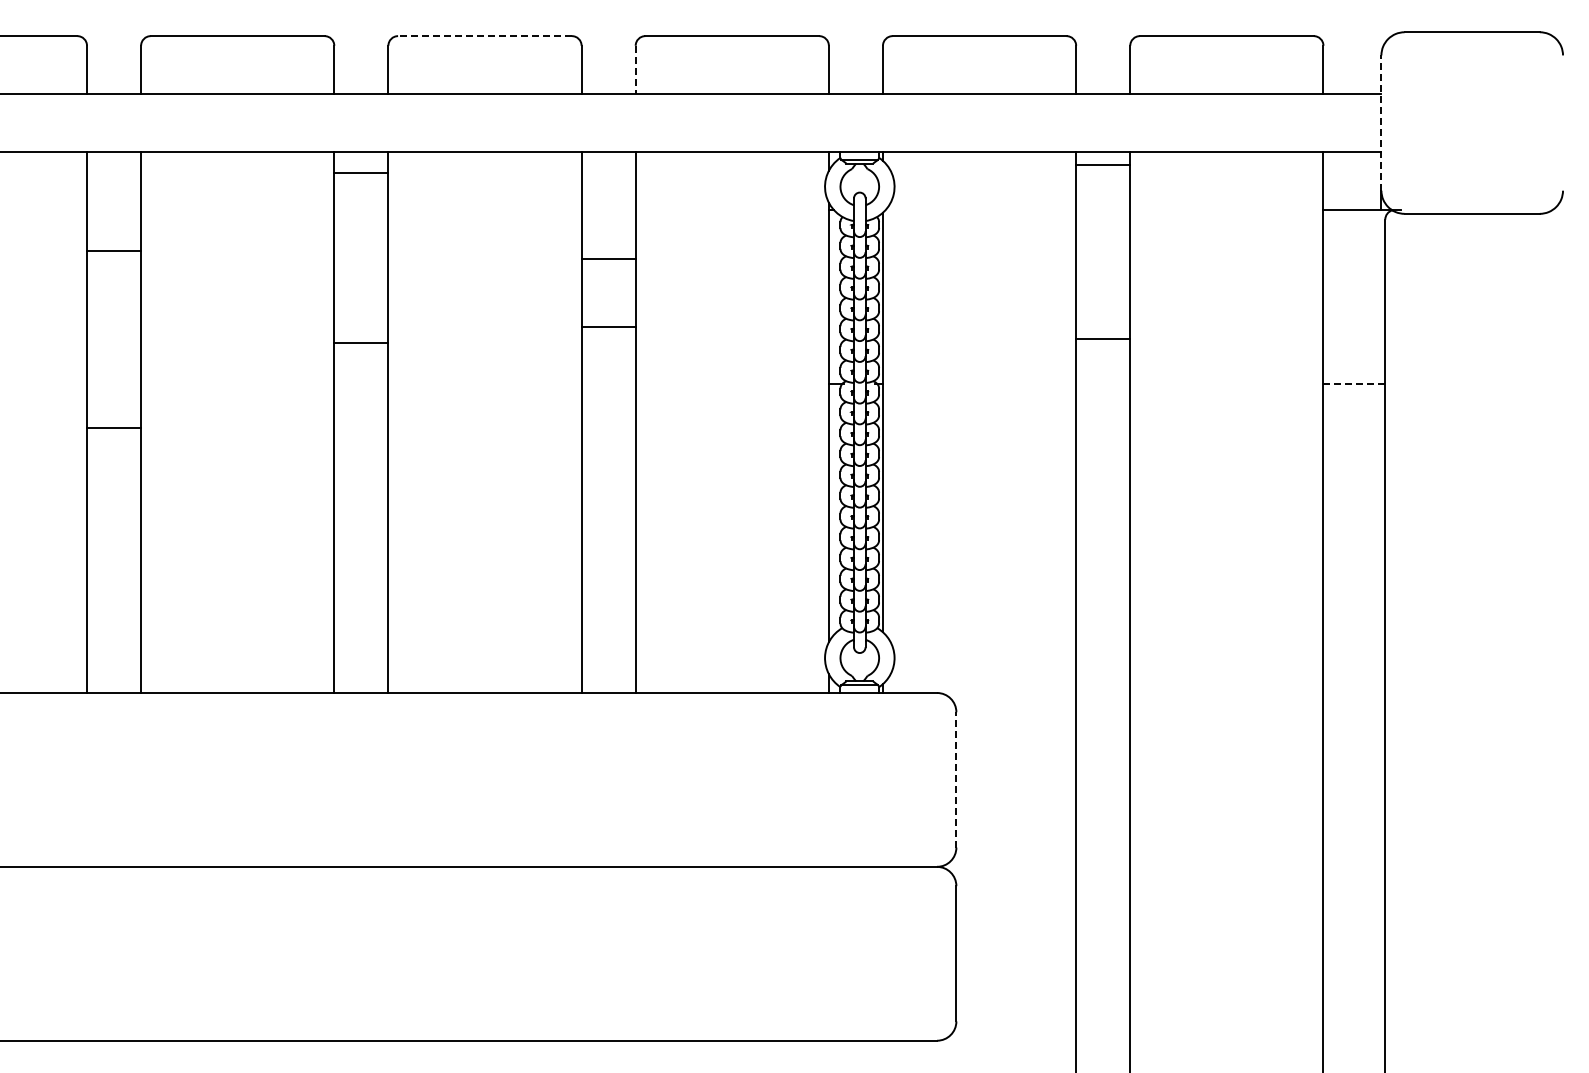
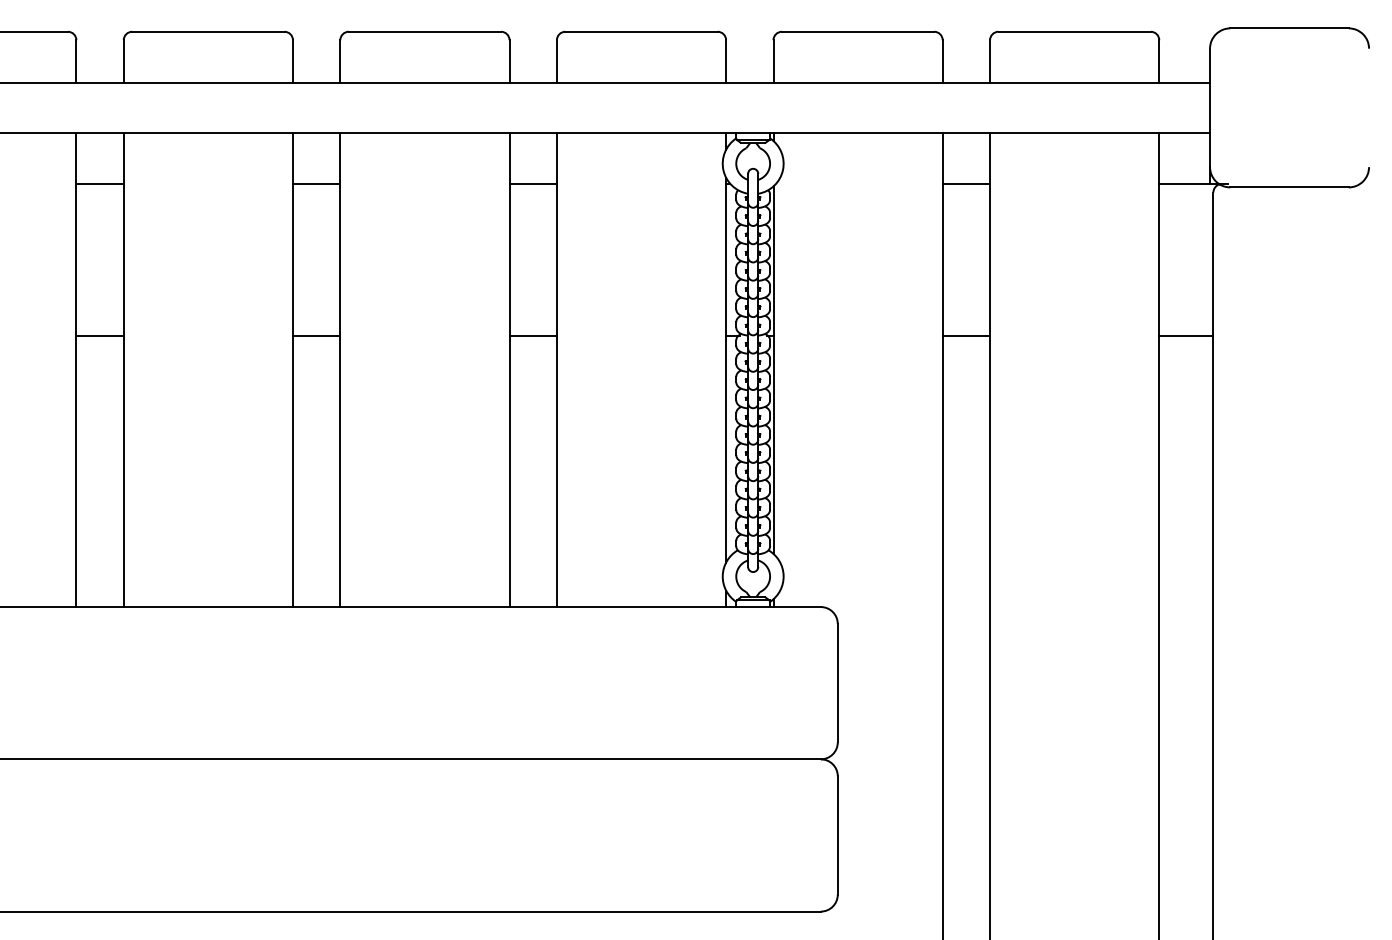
line: (485, 36) -> (425, 32), dashed -> solid
line: (635, 70) -> (556, 61), dashed -> solid
line: (1381, 123) -> (1210, 108), dashed -> solid
line: (1103, 165) -> (966, 184), moved
line: (361, 173) -> (316, 184), moved
line: (114, 251) -> (100, 184), moved
line: (608, 259) -> (533, 184), moved
line: (608, 326) -> (533, 336), moved
line: (1103, 338) -> (966, 336), moved
line: (361, 342) -> (316, 336), moved
line: (1354, 383) -> (1186, 336), dashed -> solid
line: (114, 427) -> (100, 336), moved
line: (956, 779) -> (837, 682), dashed -> solid

